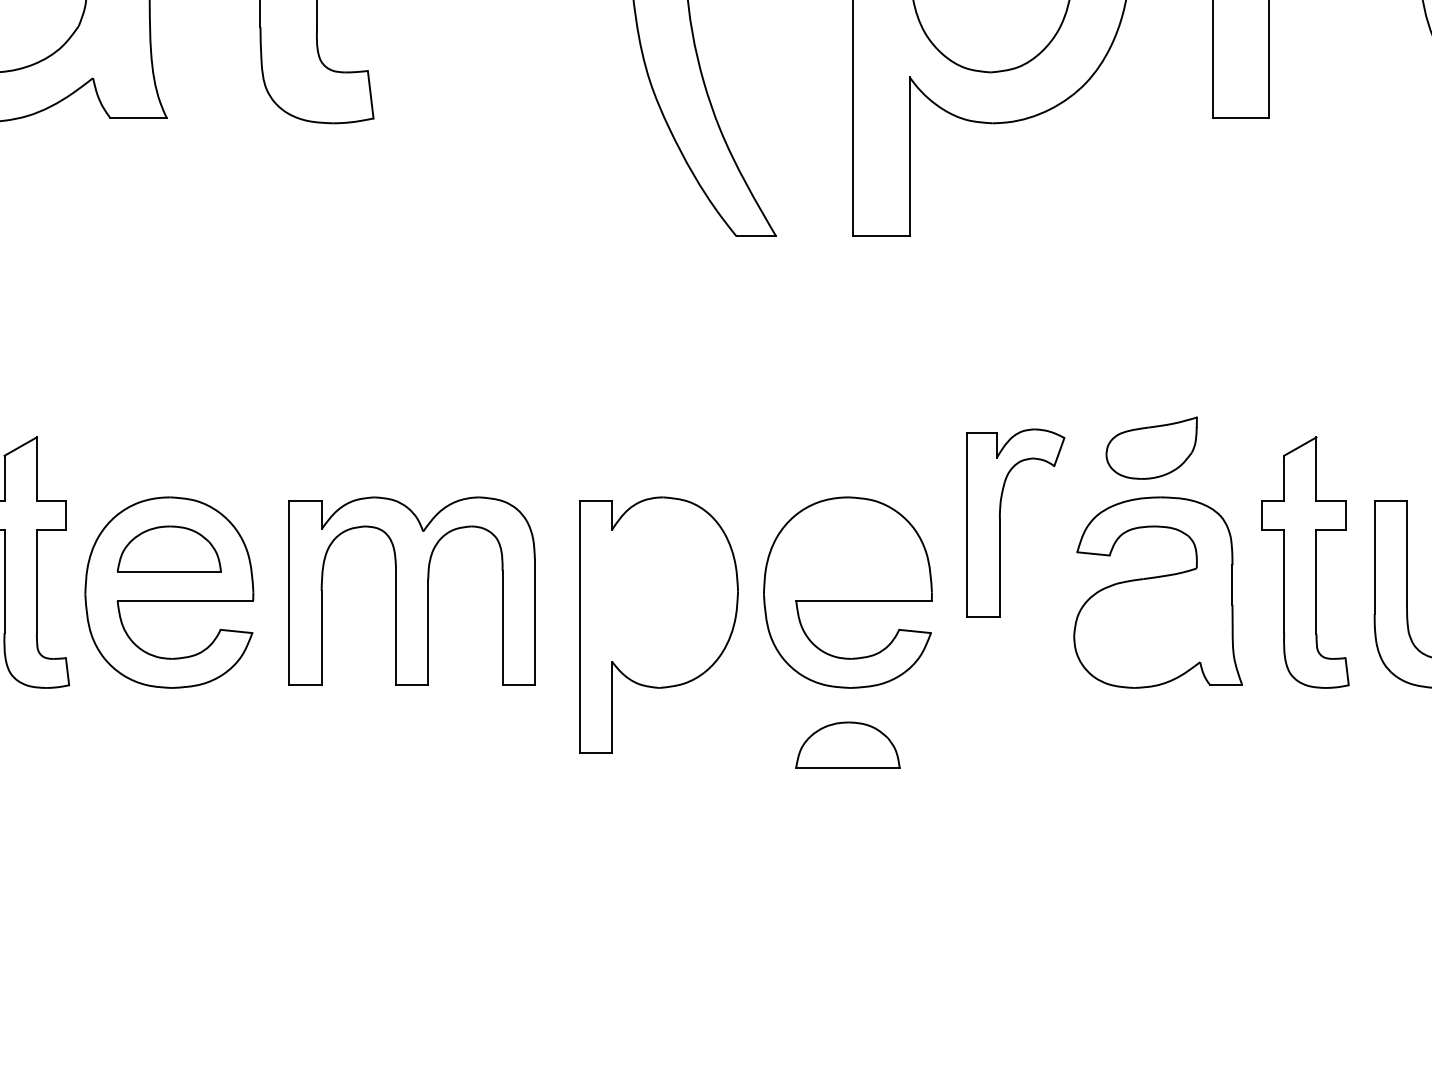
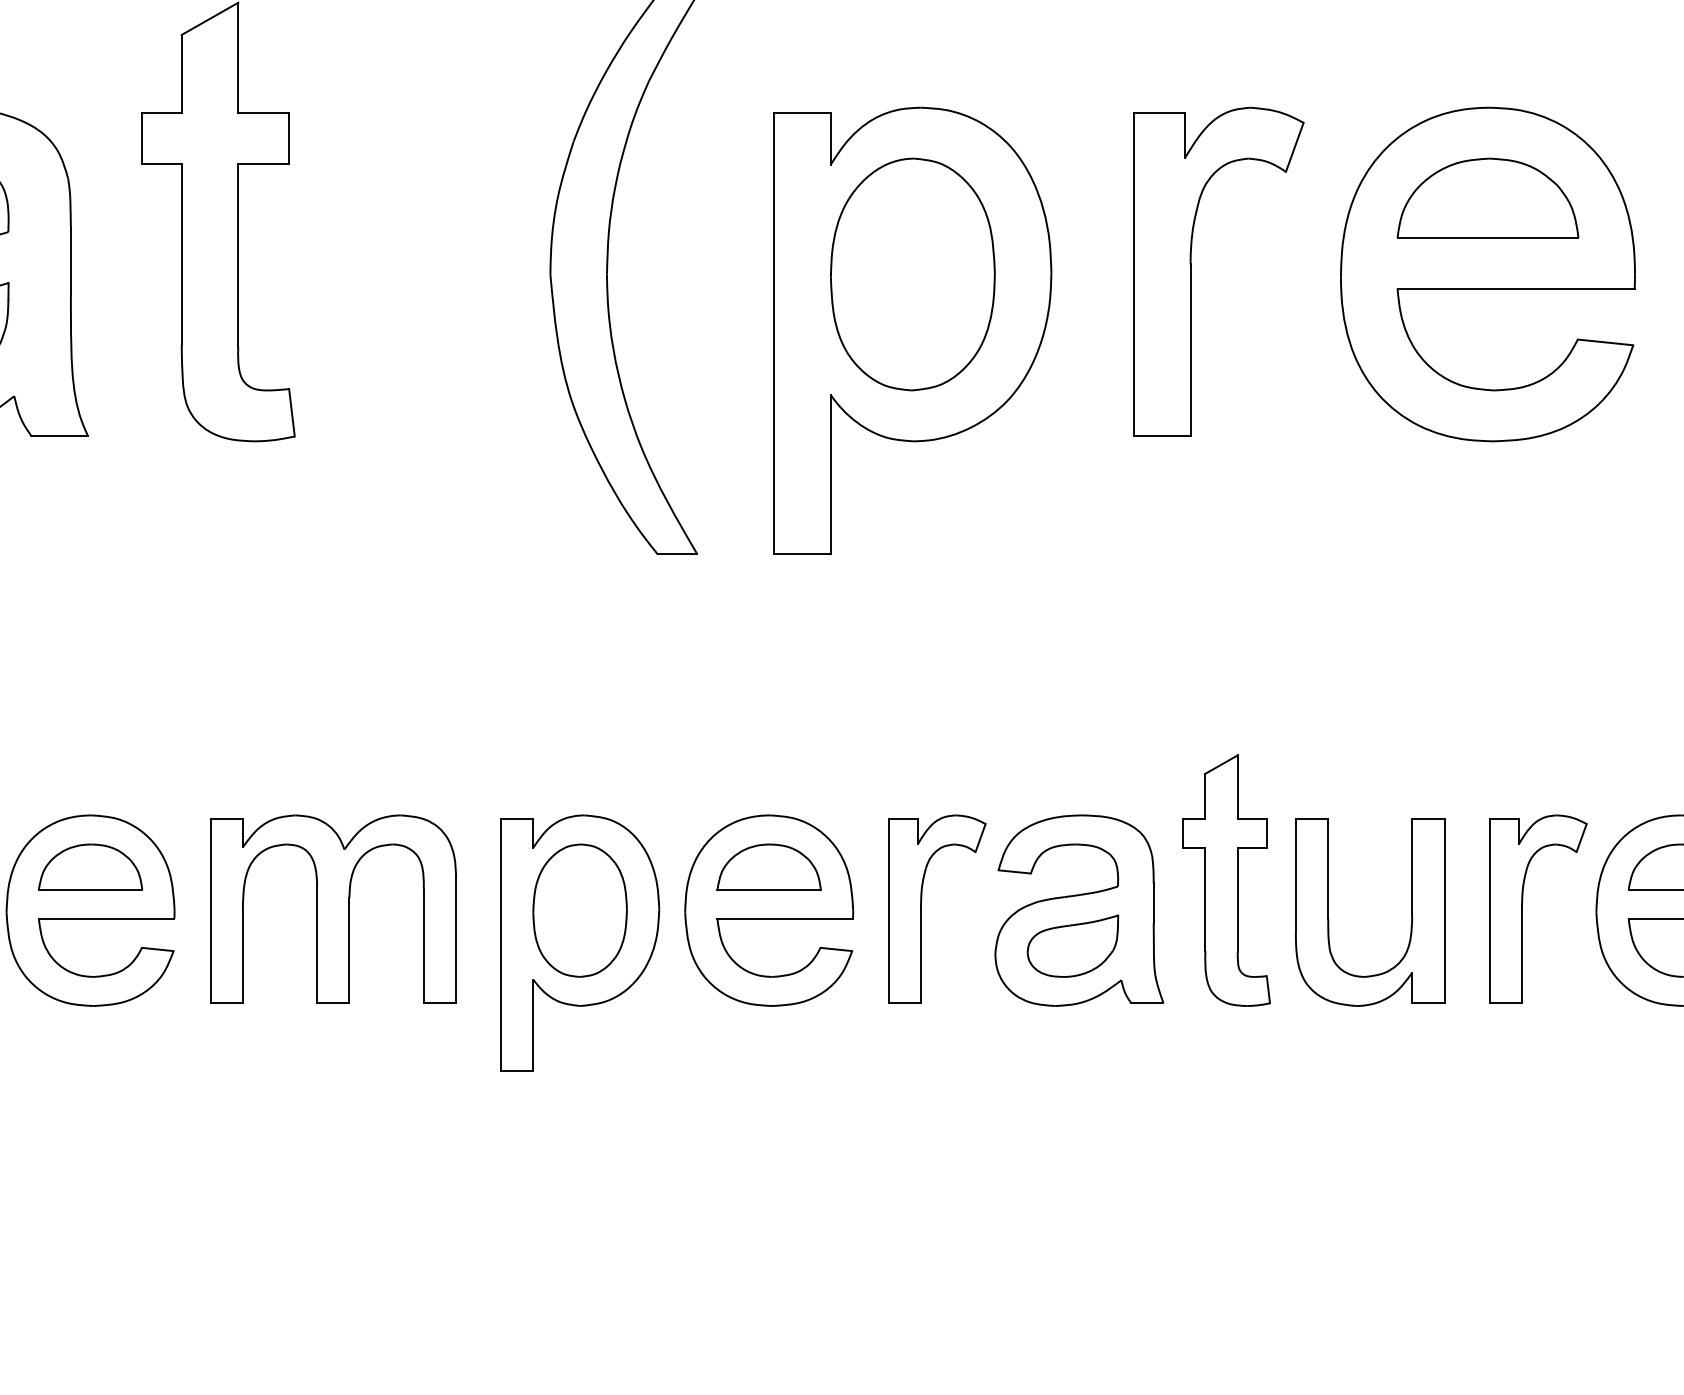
part: (1151, 447) -> (1072, 945), moved
part: (1000, 522) -> (921, 908), moved
part: (658, 592) -> (579, 910), added
part: (847, 744) -> (768, 866), moved

